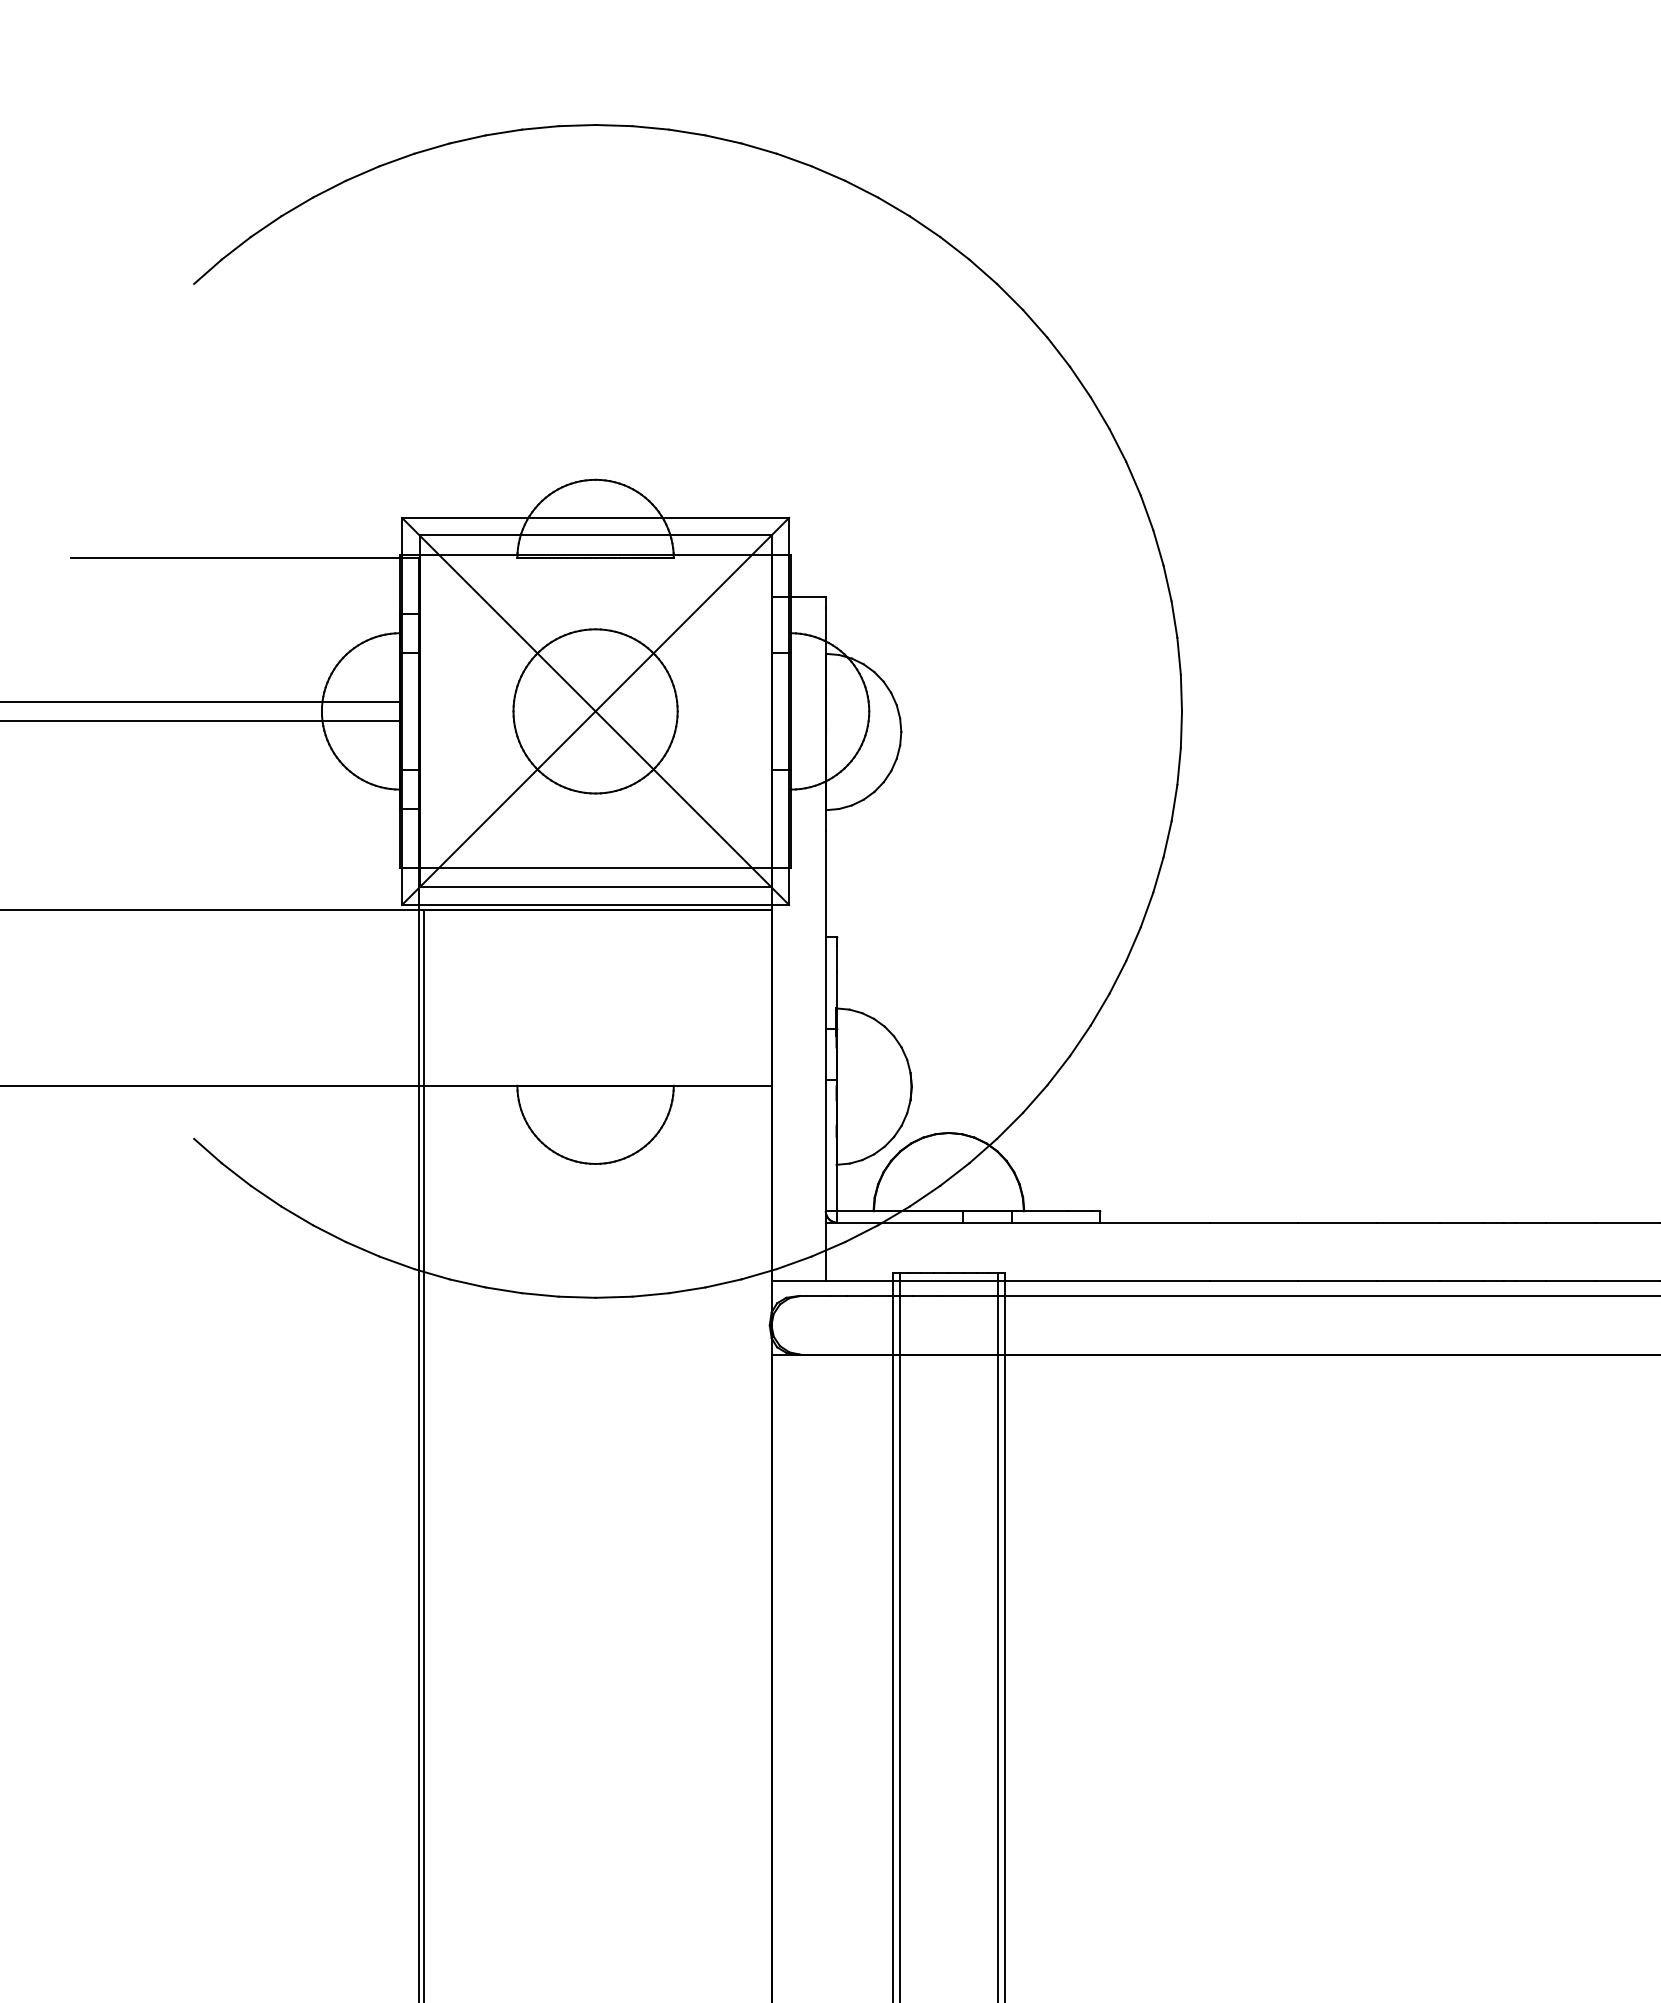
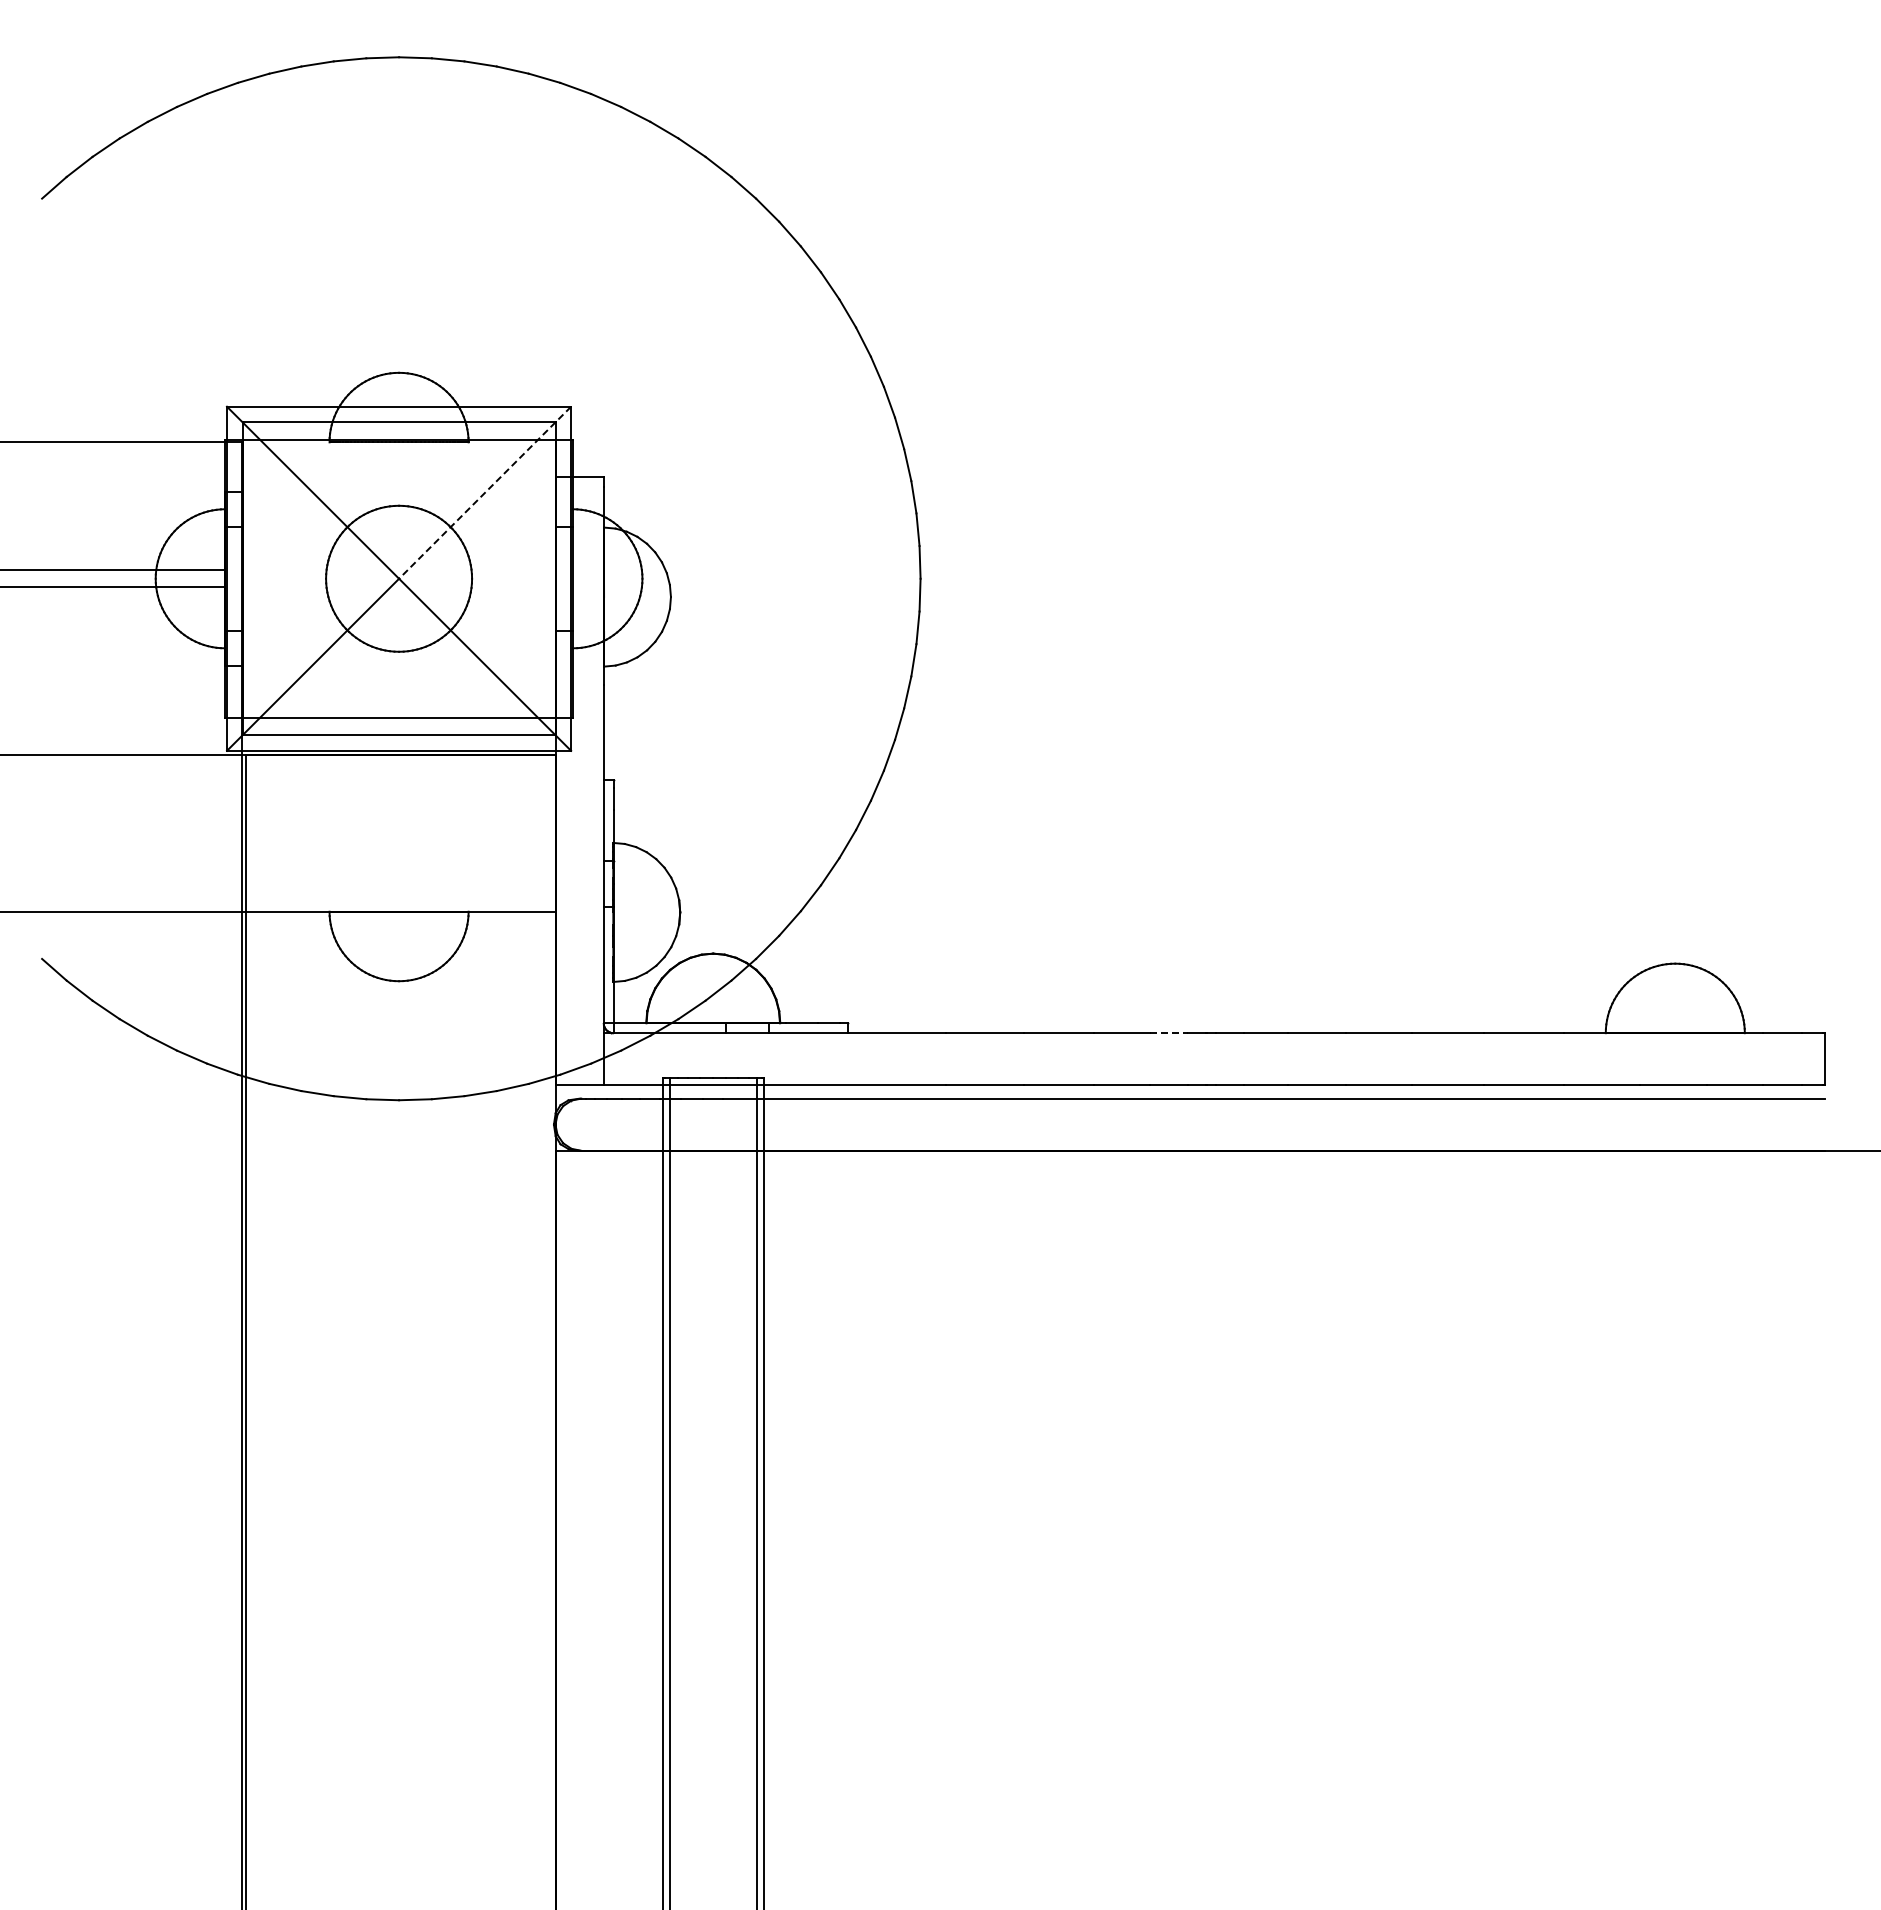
line: (692, 614) -> (485, 492), solid -> dashed
line: (1461, 1222) -> (1169, 1033), solid -> dashed

